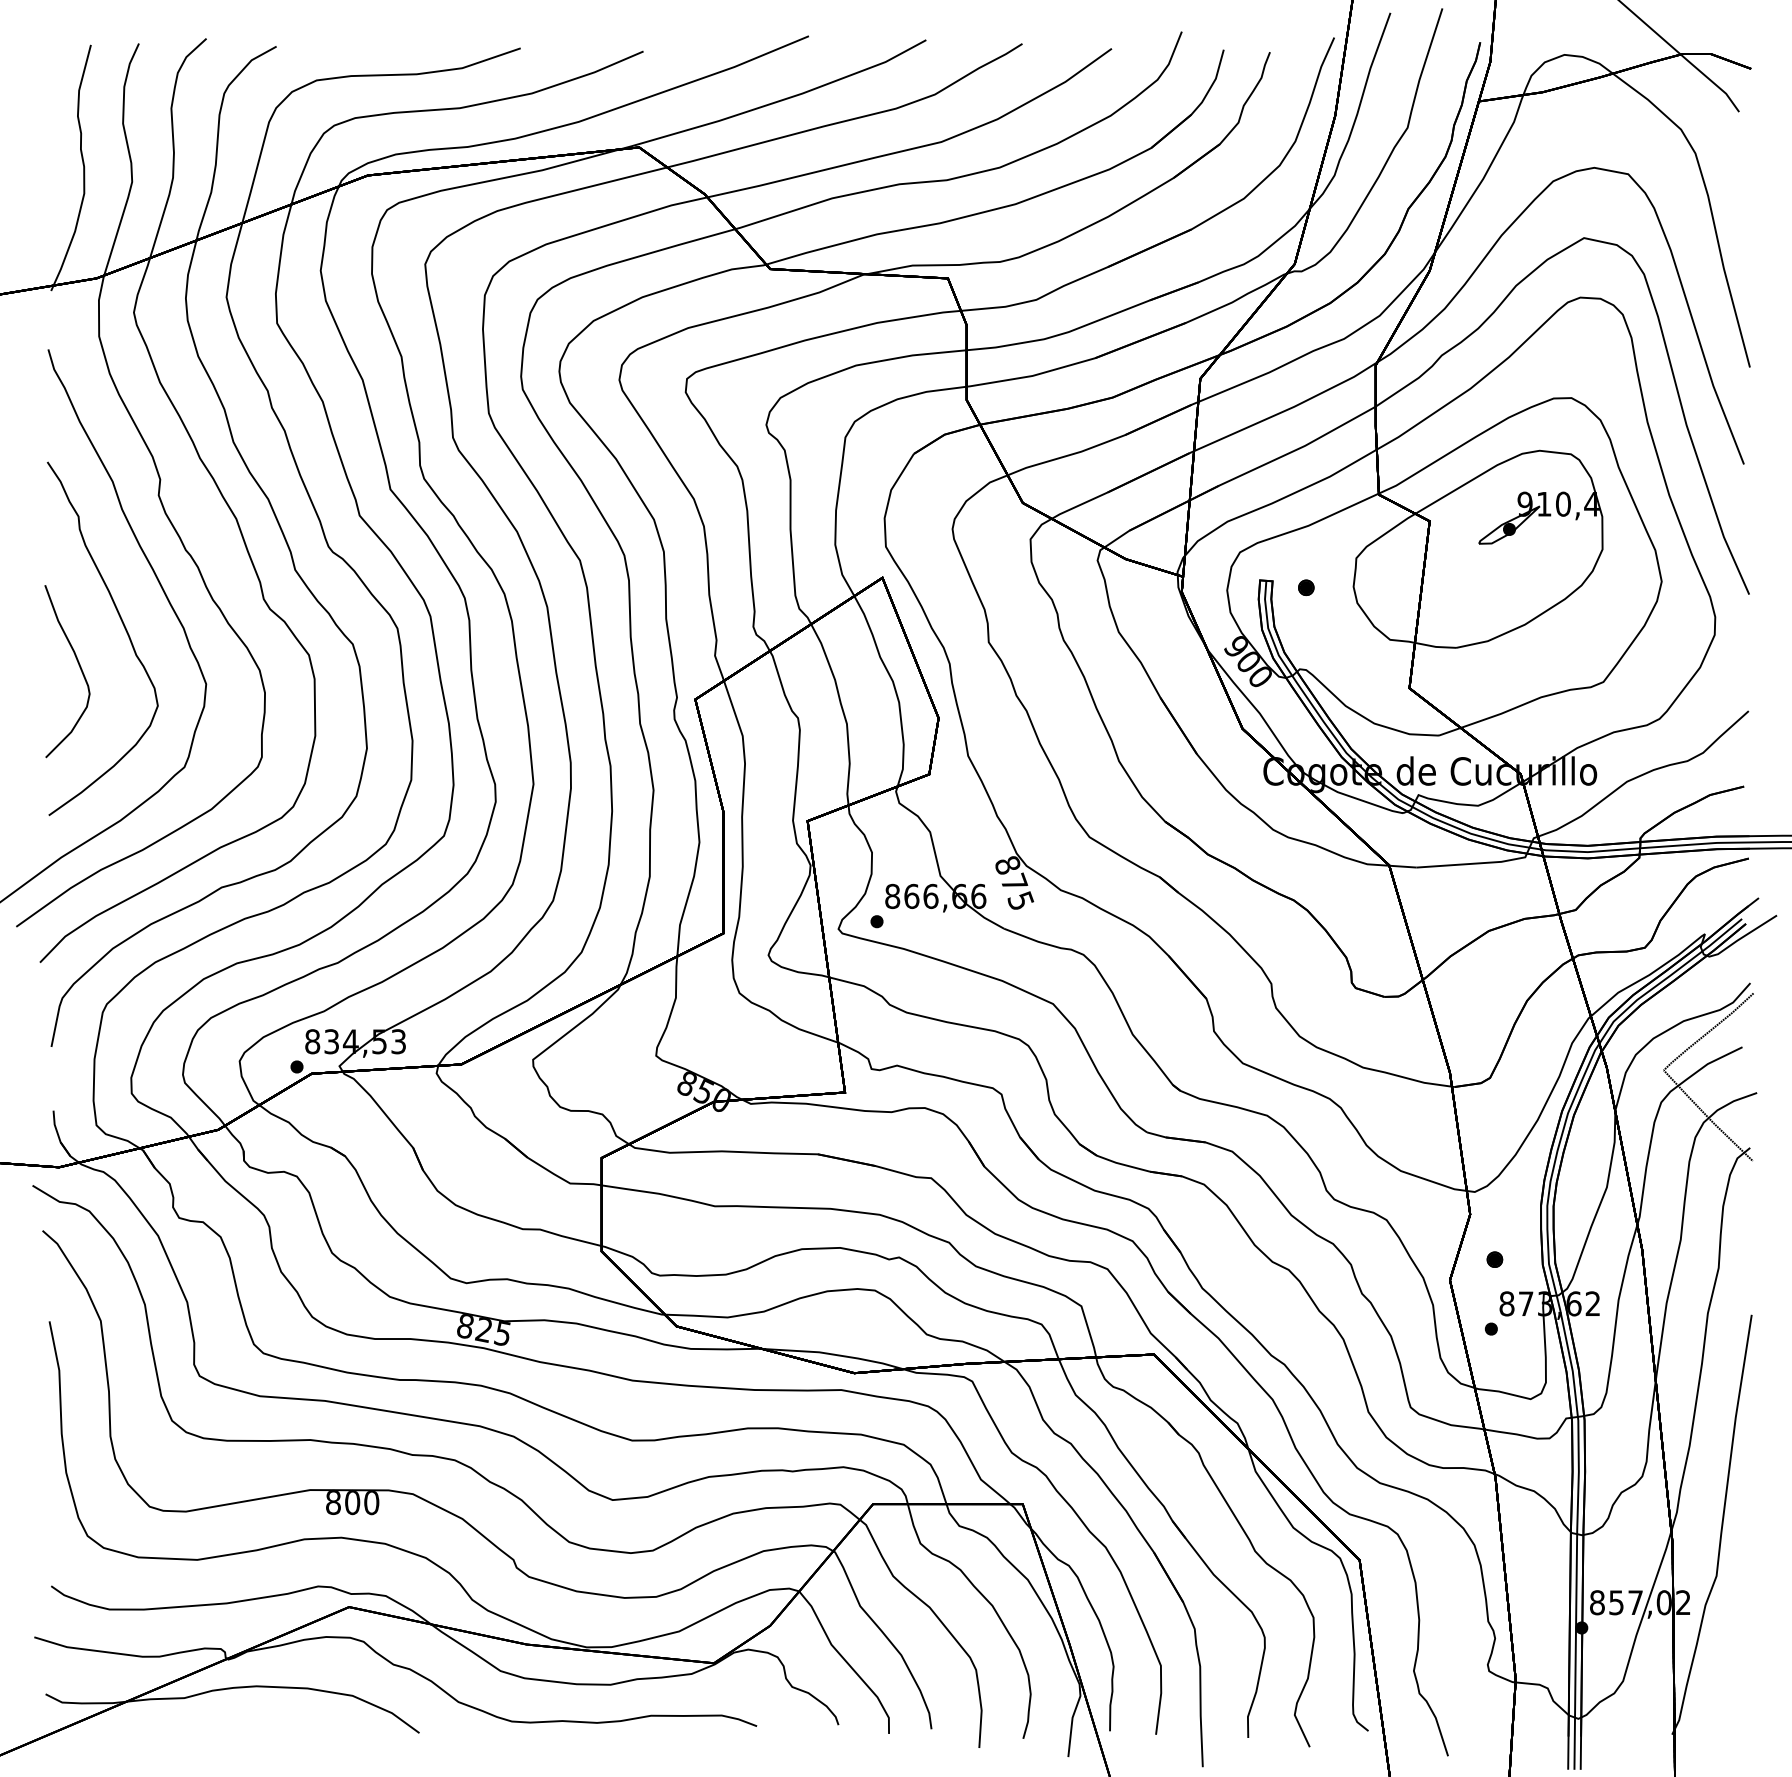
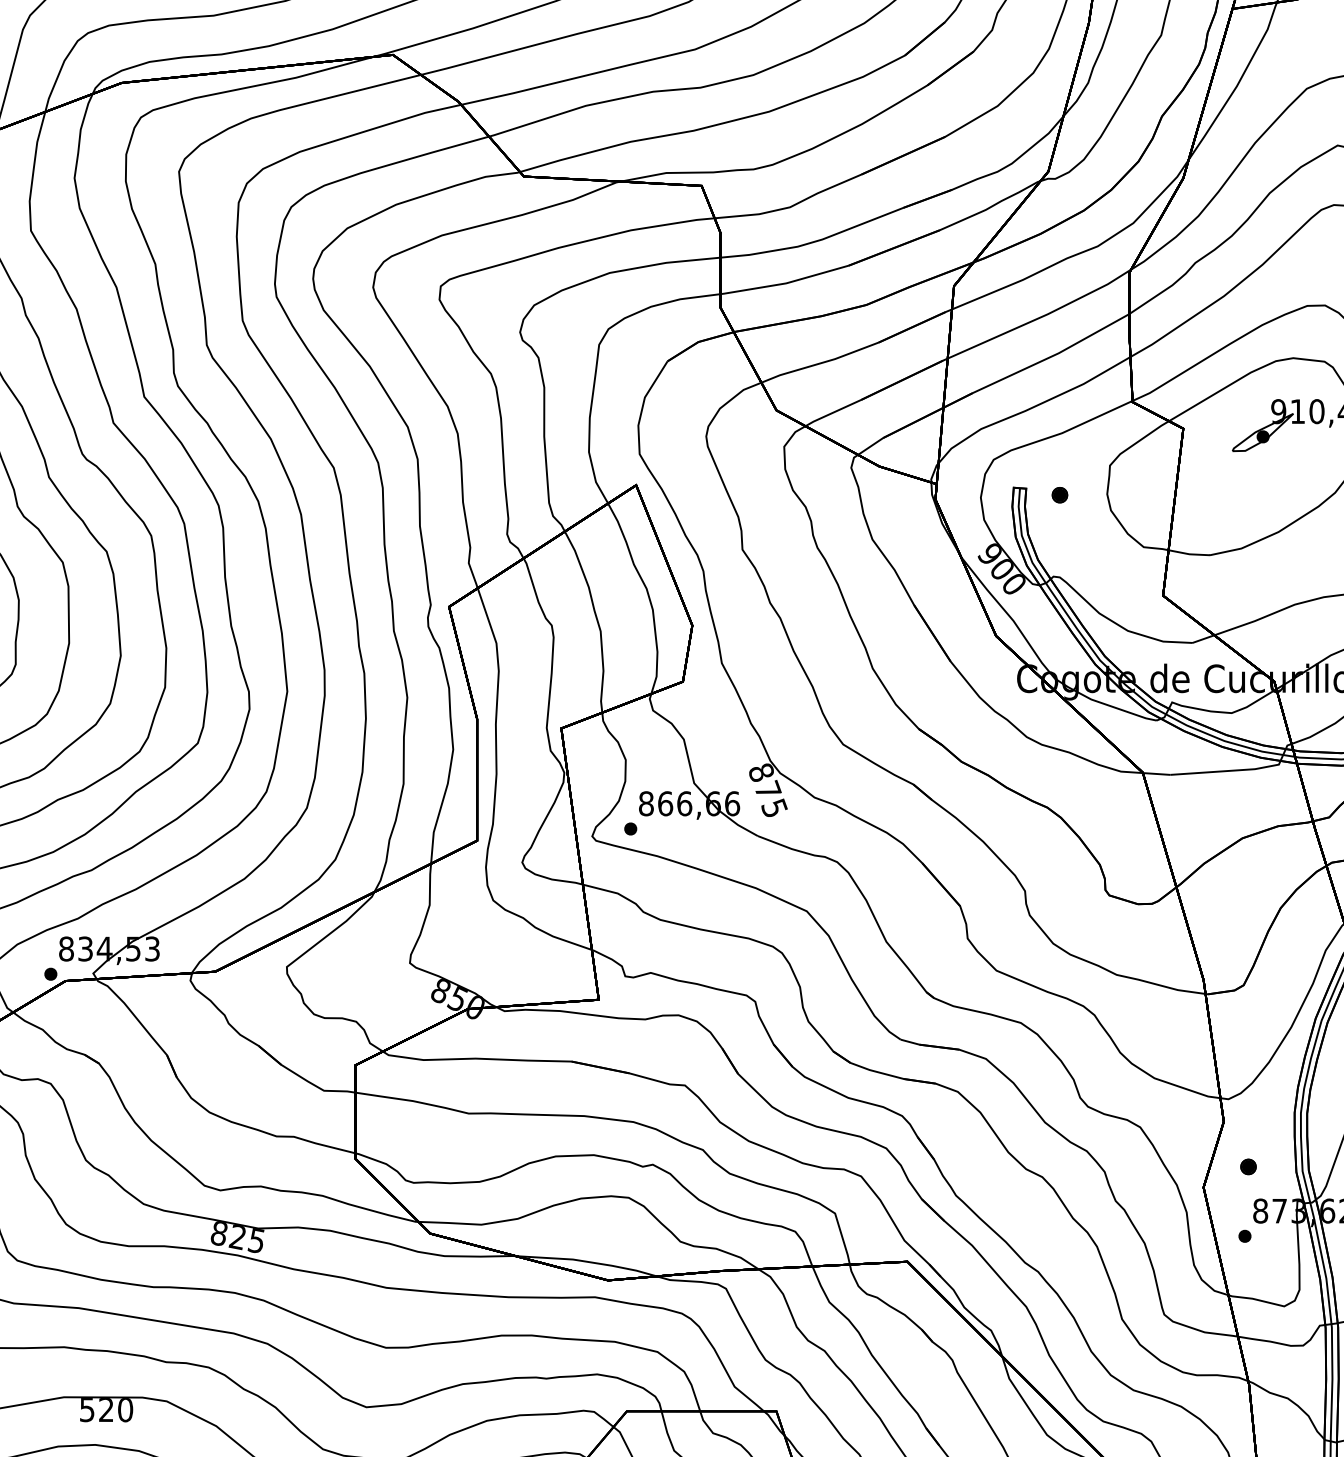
text: (343, 1503) -> (97, 1410), 800 -> 520

